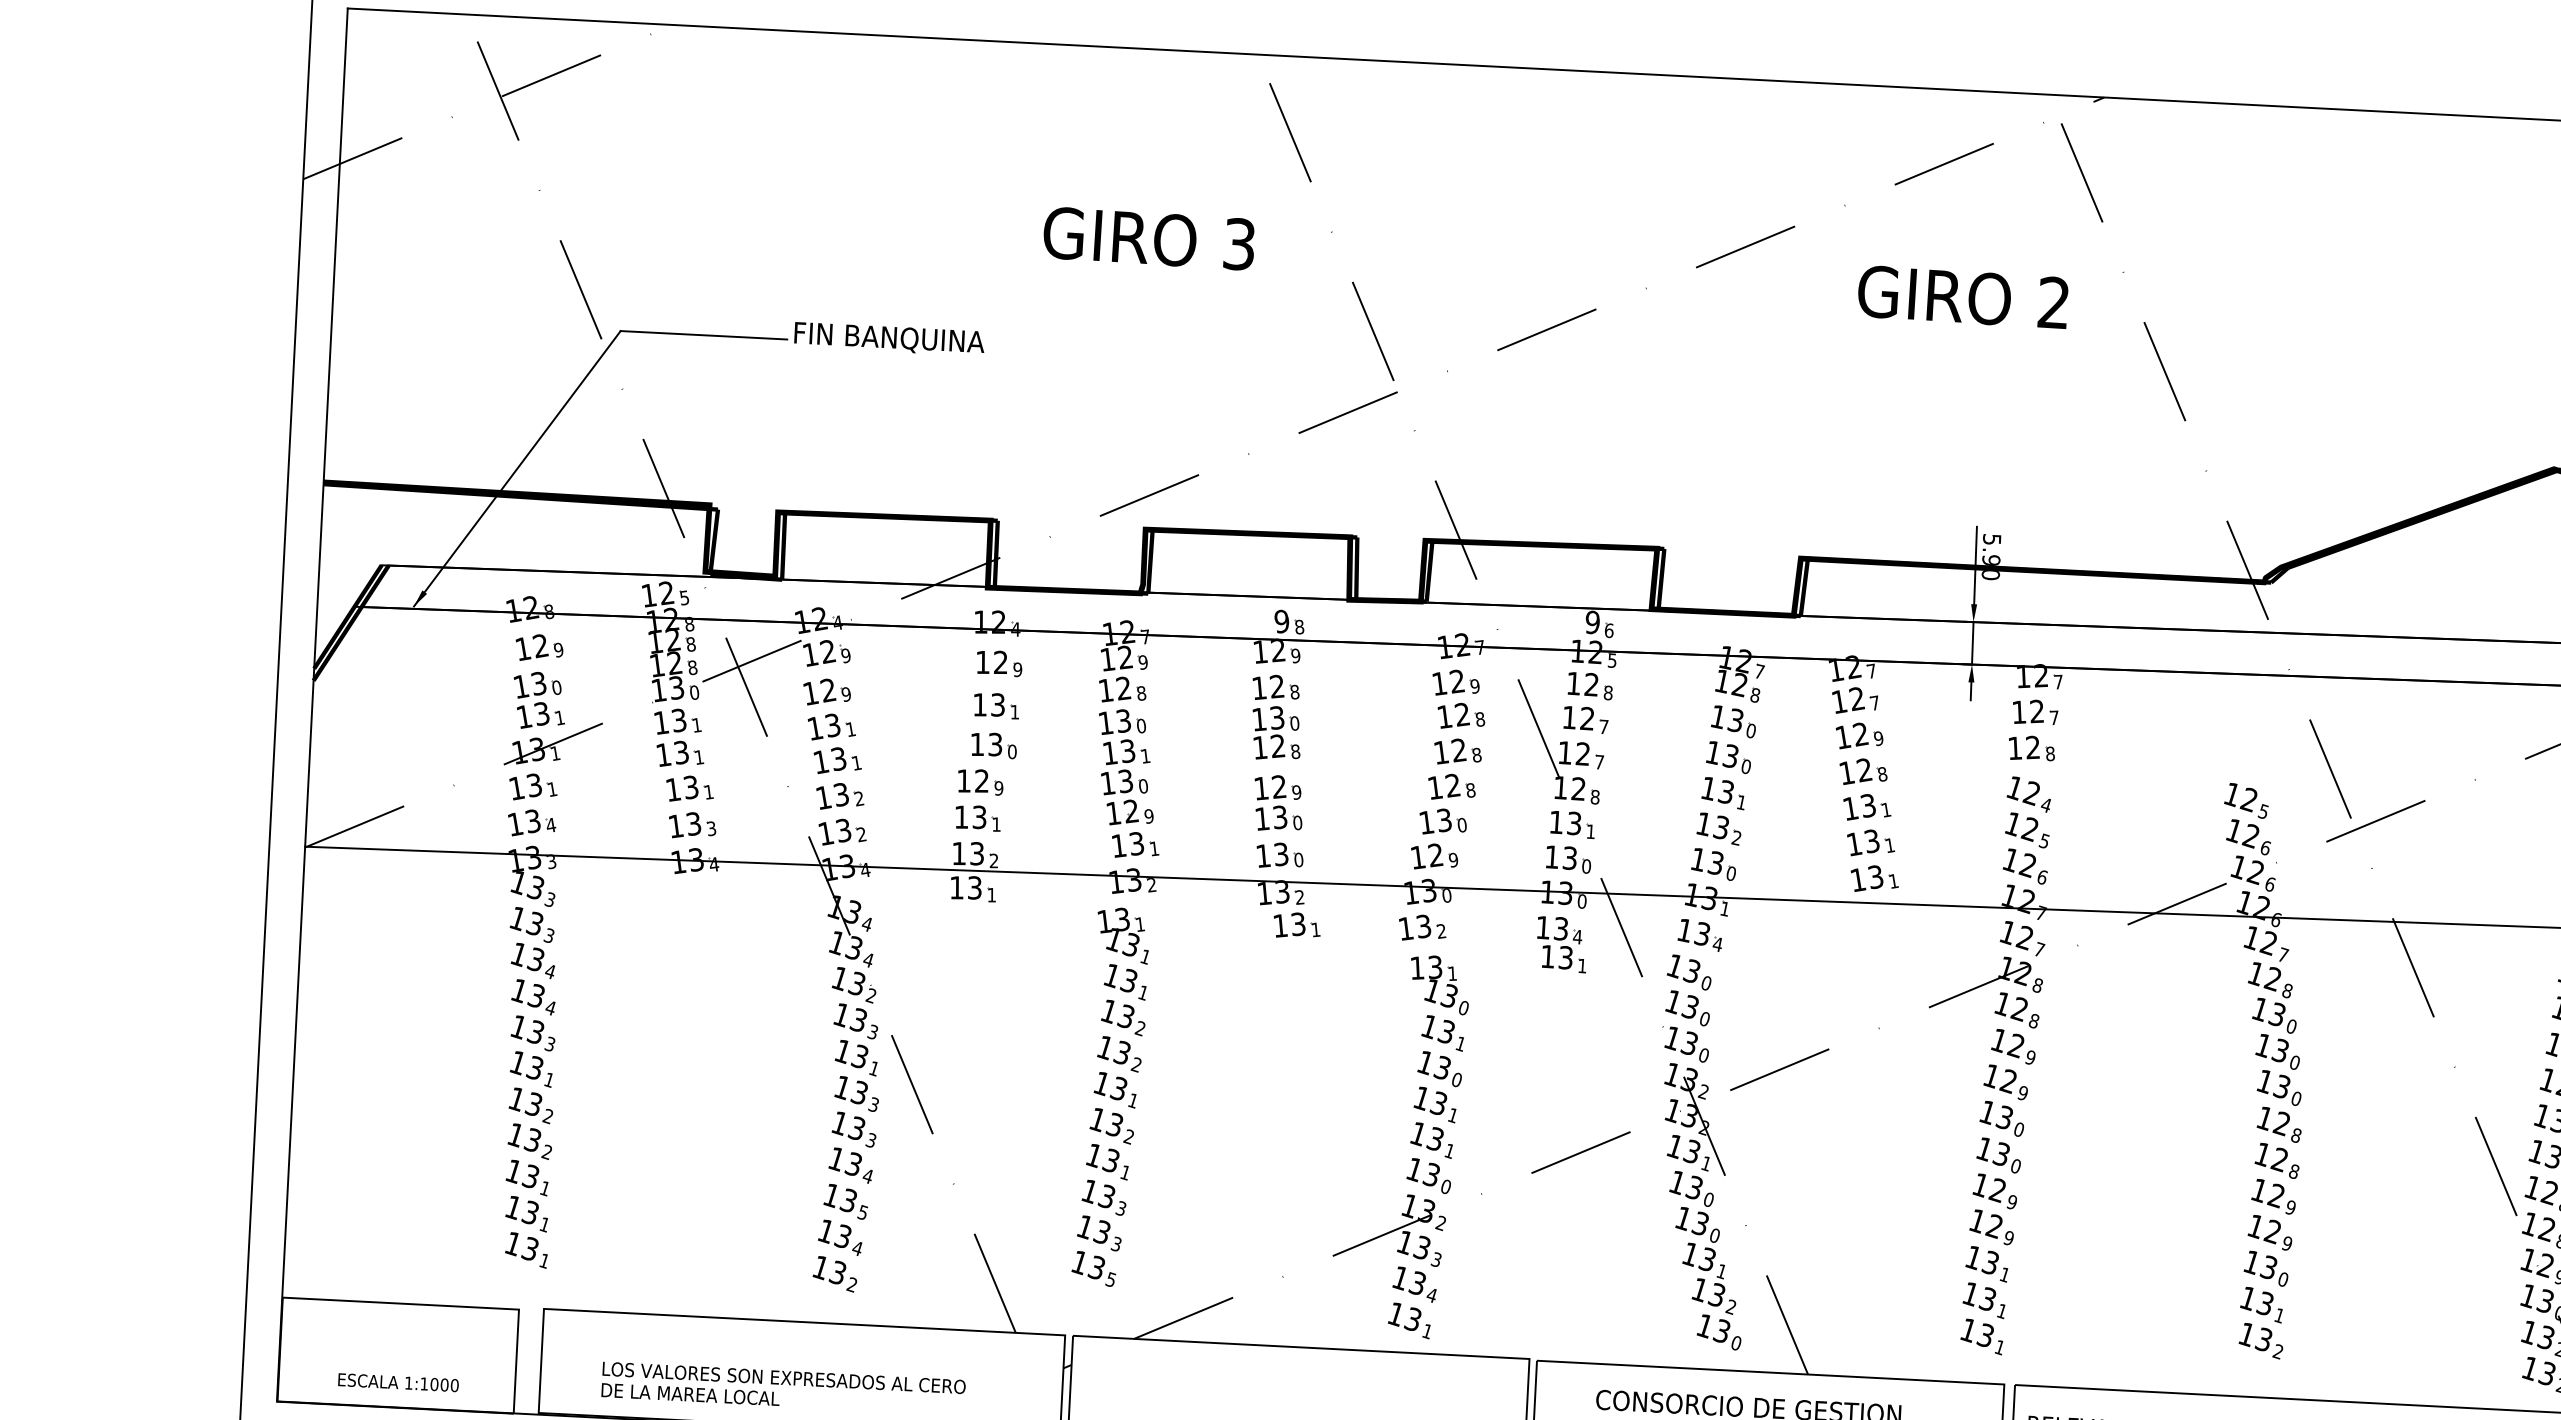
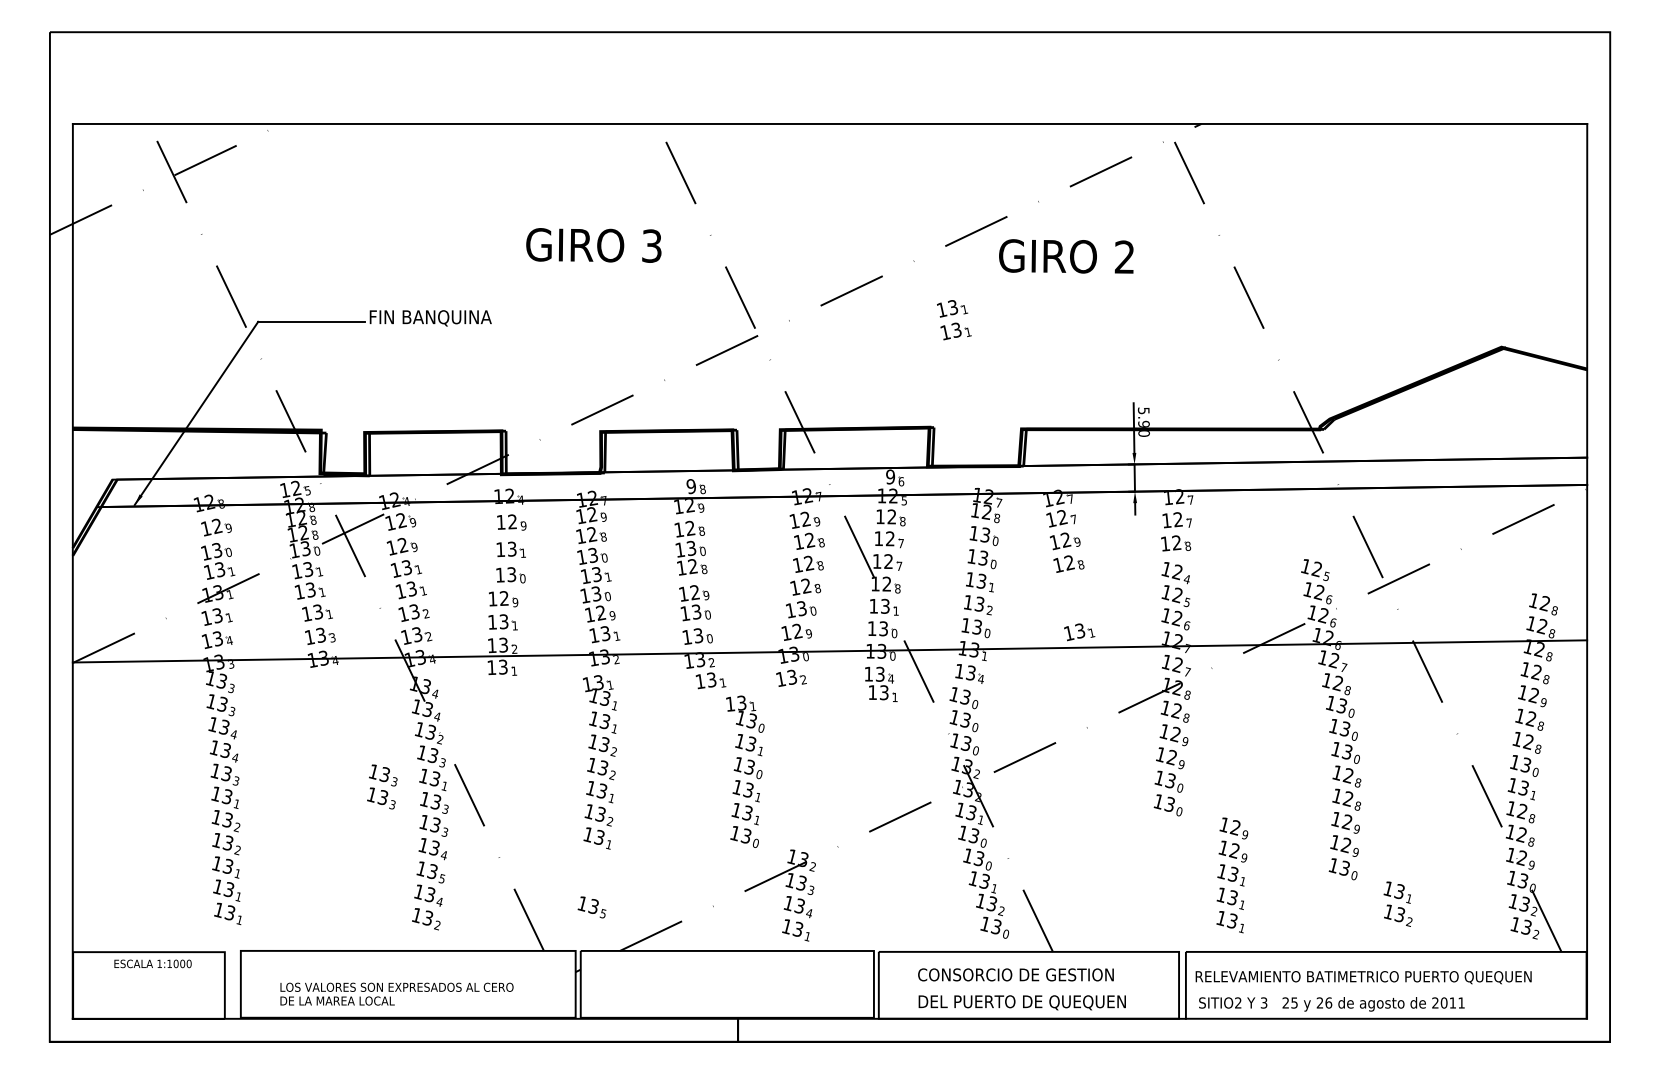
text: (1963, 297) -> (1066, 256), moved
part: (1869, 826) -> (954, 320), moved
part: (1435, 1074) -> (745, 771), moved
text: (1102, 1214) -> (382, 786), moved
text: (1989, 1264) -> (1232, 875), moved
text: (2261, 1321) -> (1397, 903), moved
text: (397, 1382) -> (152, 963), moved

